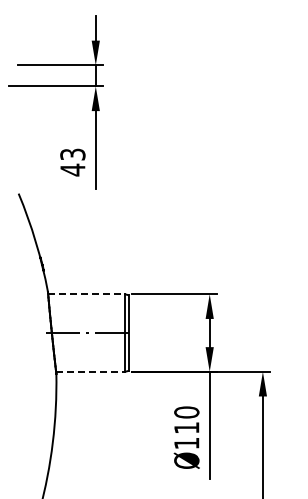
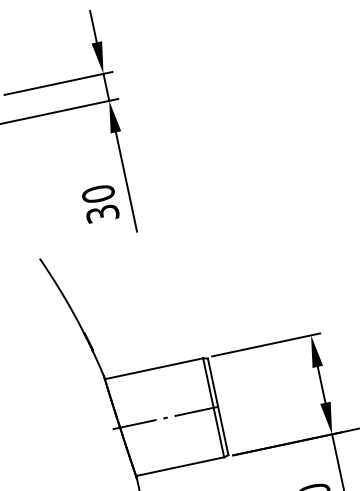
text: (72, 162) -> (100, 204), 43 -> 30
line: (87, 294) -> (155, 368), dashed -> solid
line: (90, 371) -> (179, 466), dashed -> solid

